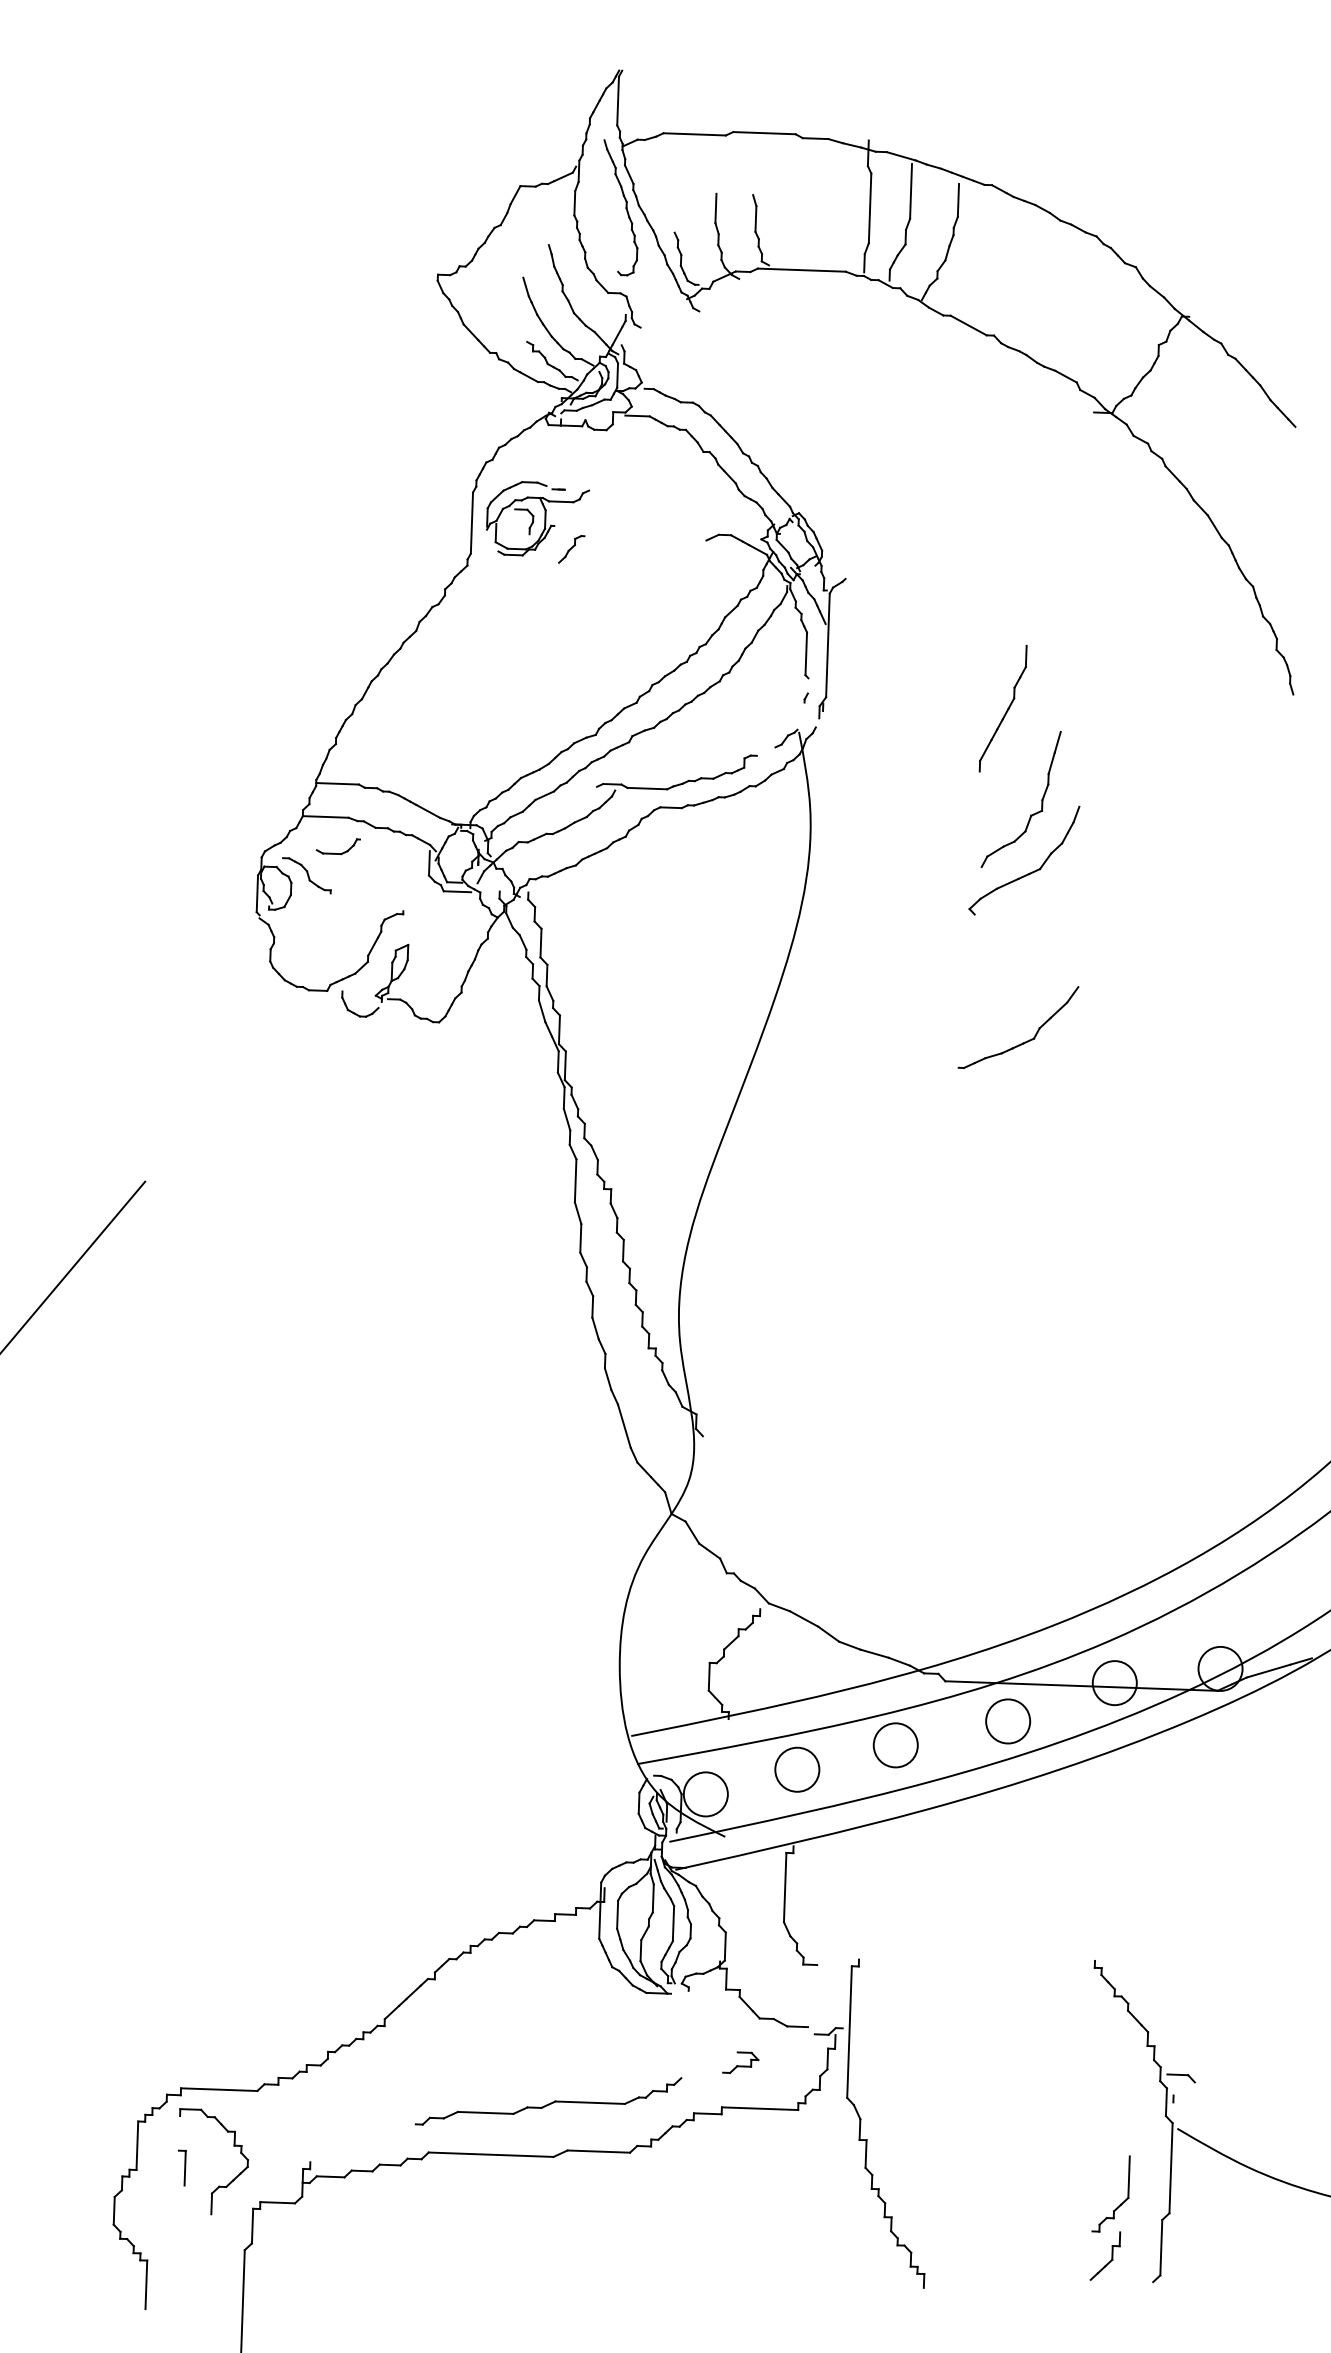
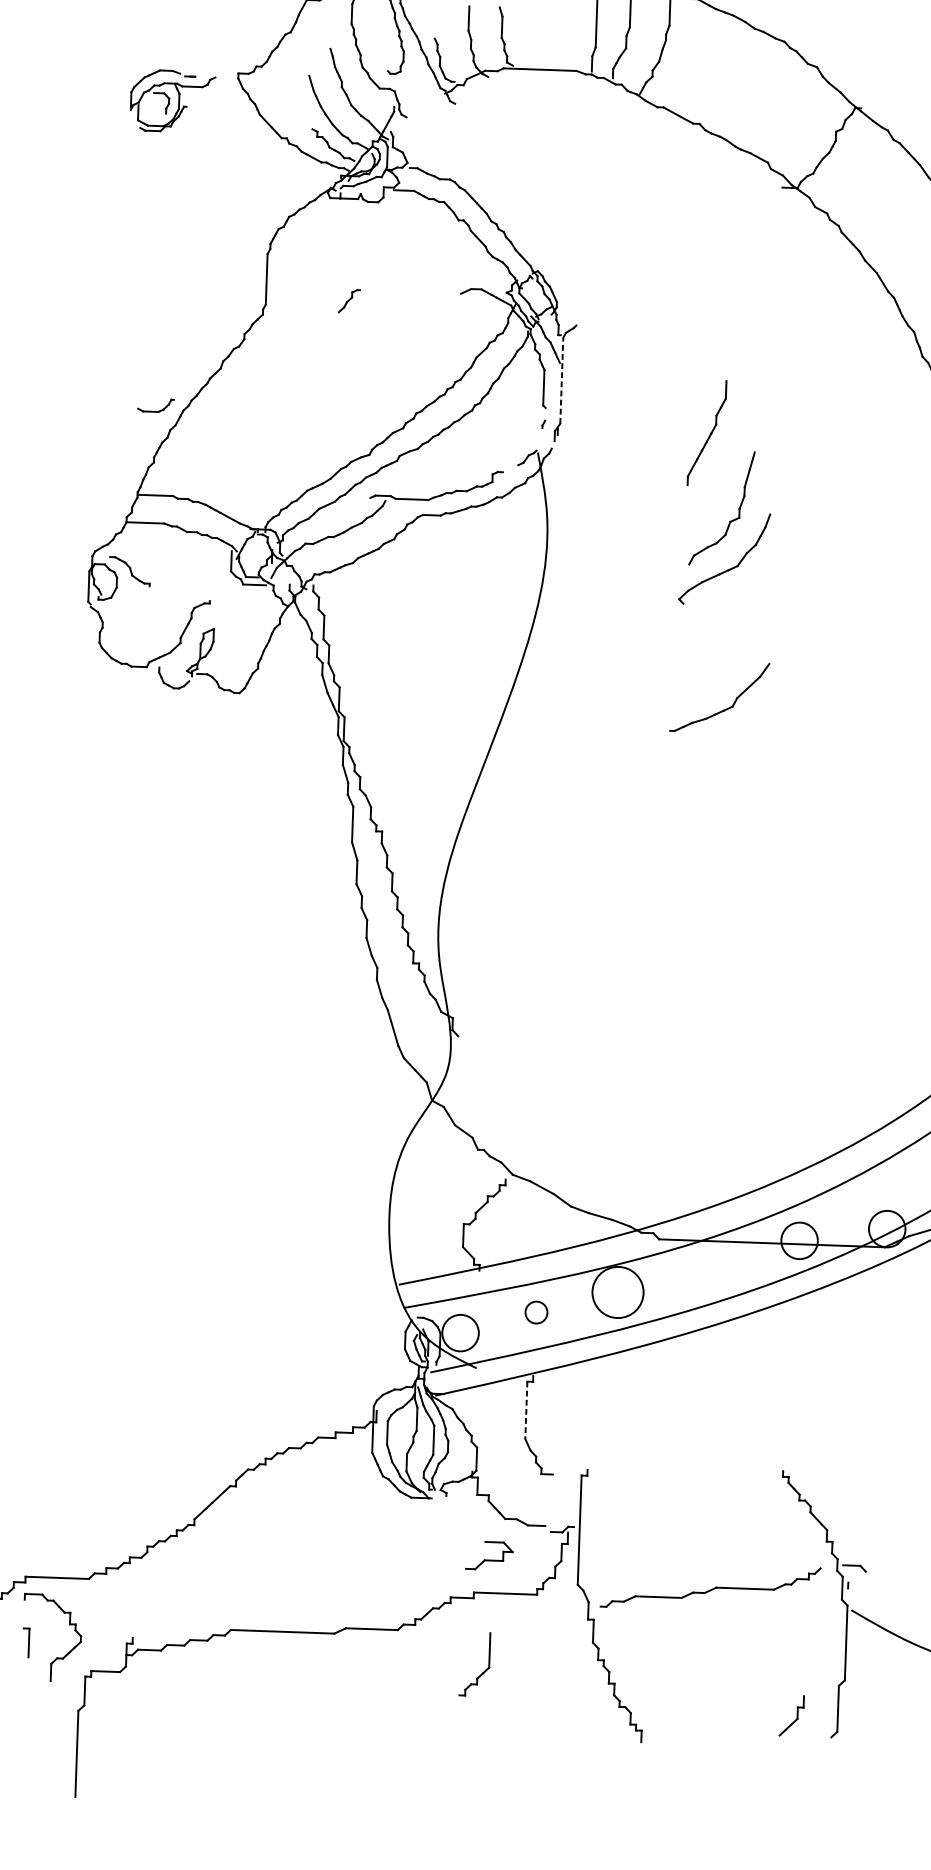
part: (538, 518) -> (173, 100), moved
line: (827, 645) -> (561, 380), solid -> dashed
part: (337, 853) -> (155, 411), moved
circle: (1008, 1721) -> (711, 1272), removed
circle: (895, 1745) -> (617, 1292), size x1.4
circle: (797, 1769) -> (536, 1312), size x0.6
line: (785, 1887) -> (526, 1410), solid -> dashed
part: (740, 2062) -> (489, 1555), size x1.6
part: (548, 2101) -> (710, 1587), moved
part: (1120, 2203) -> (482, 1672), moved

